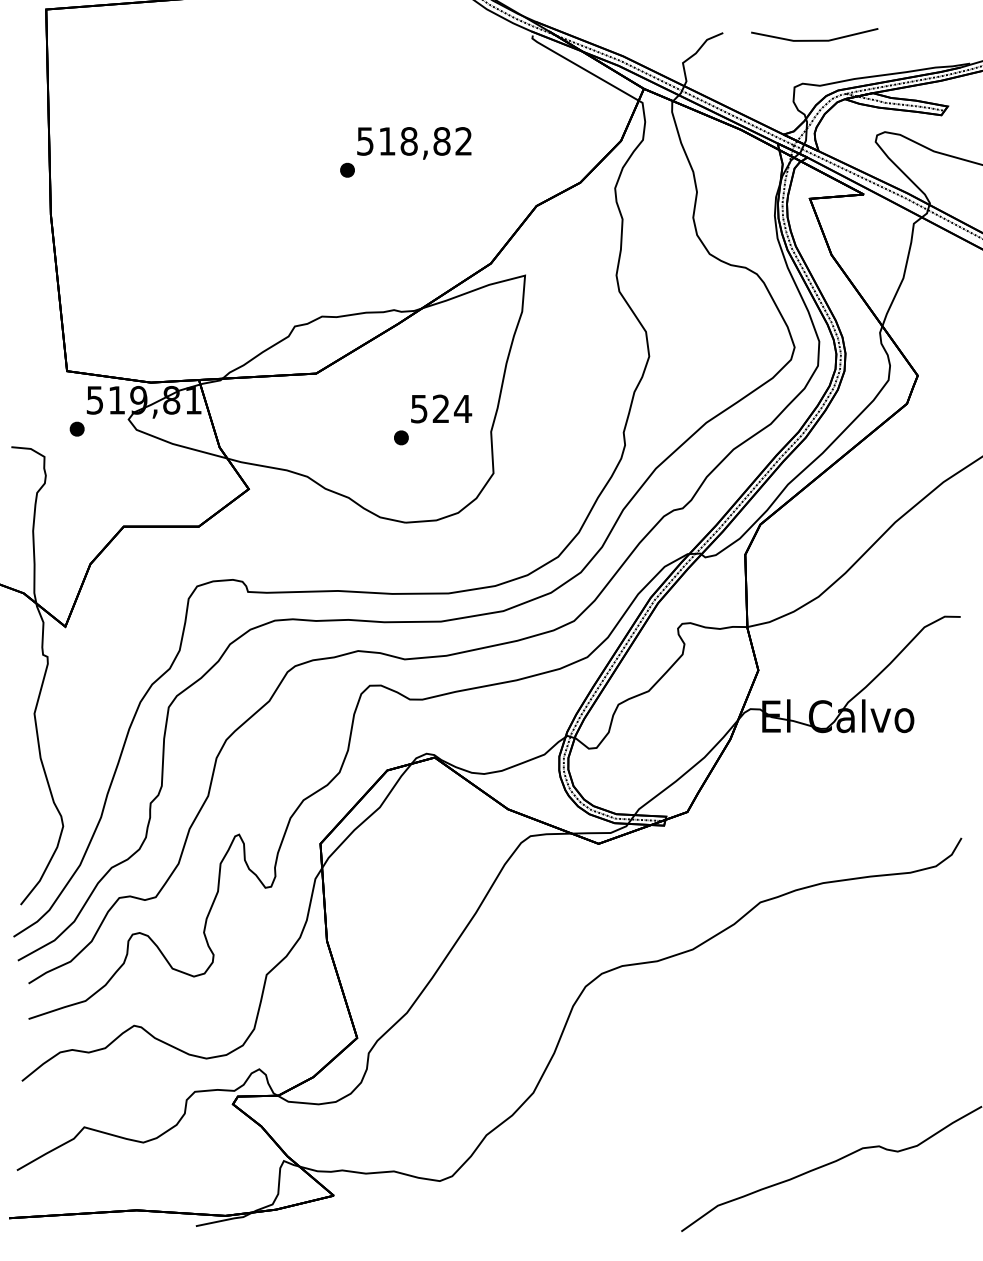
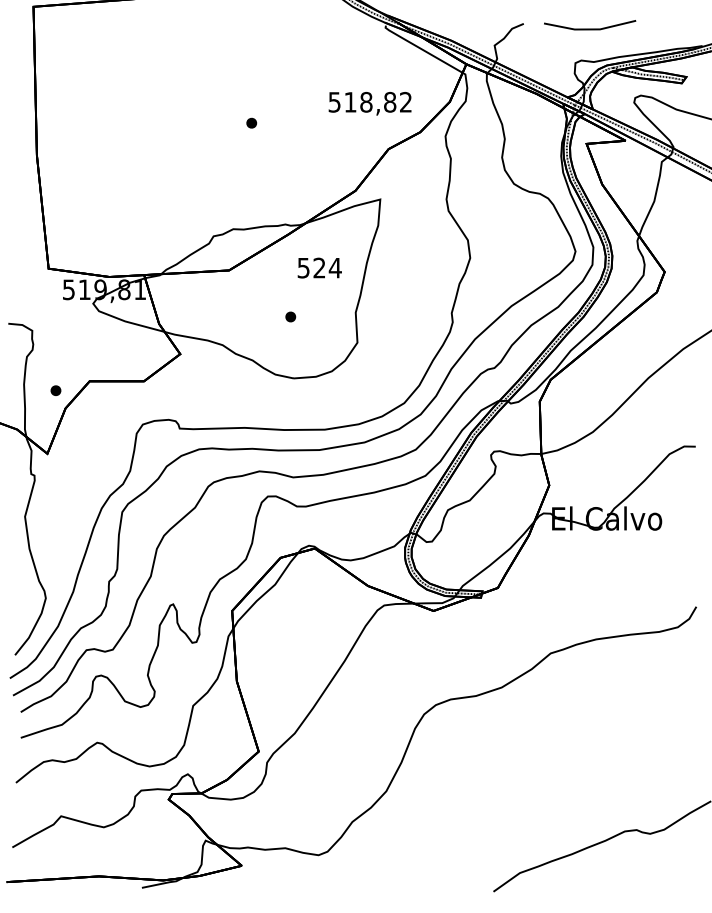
text: (413, 143) -> (369, 103), moved
text: (441, 408) -> (319, 267), moved
part: (76, 428) -> (55, 390), moved

